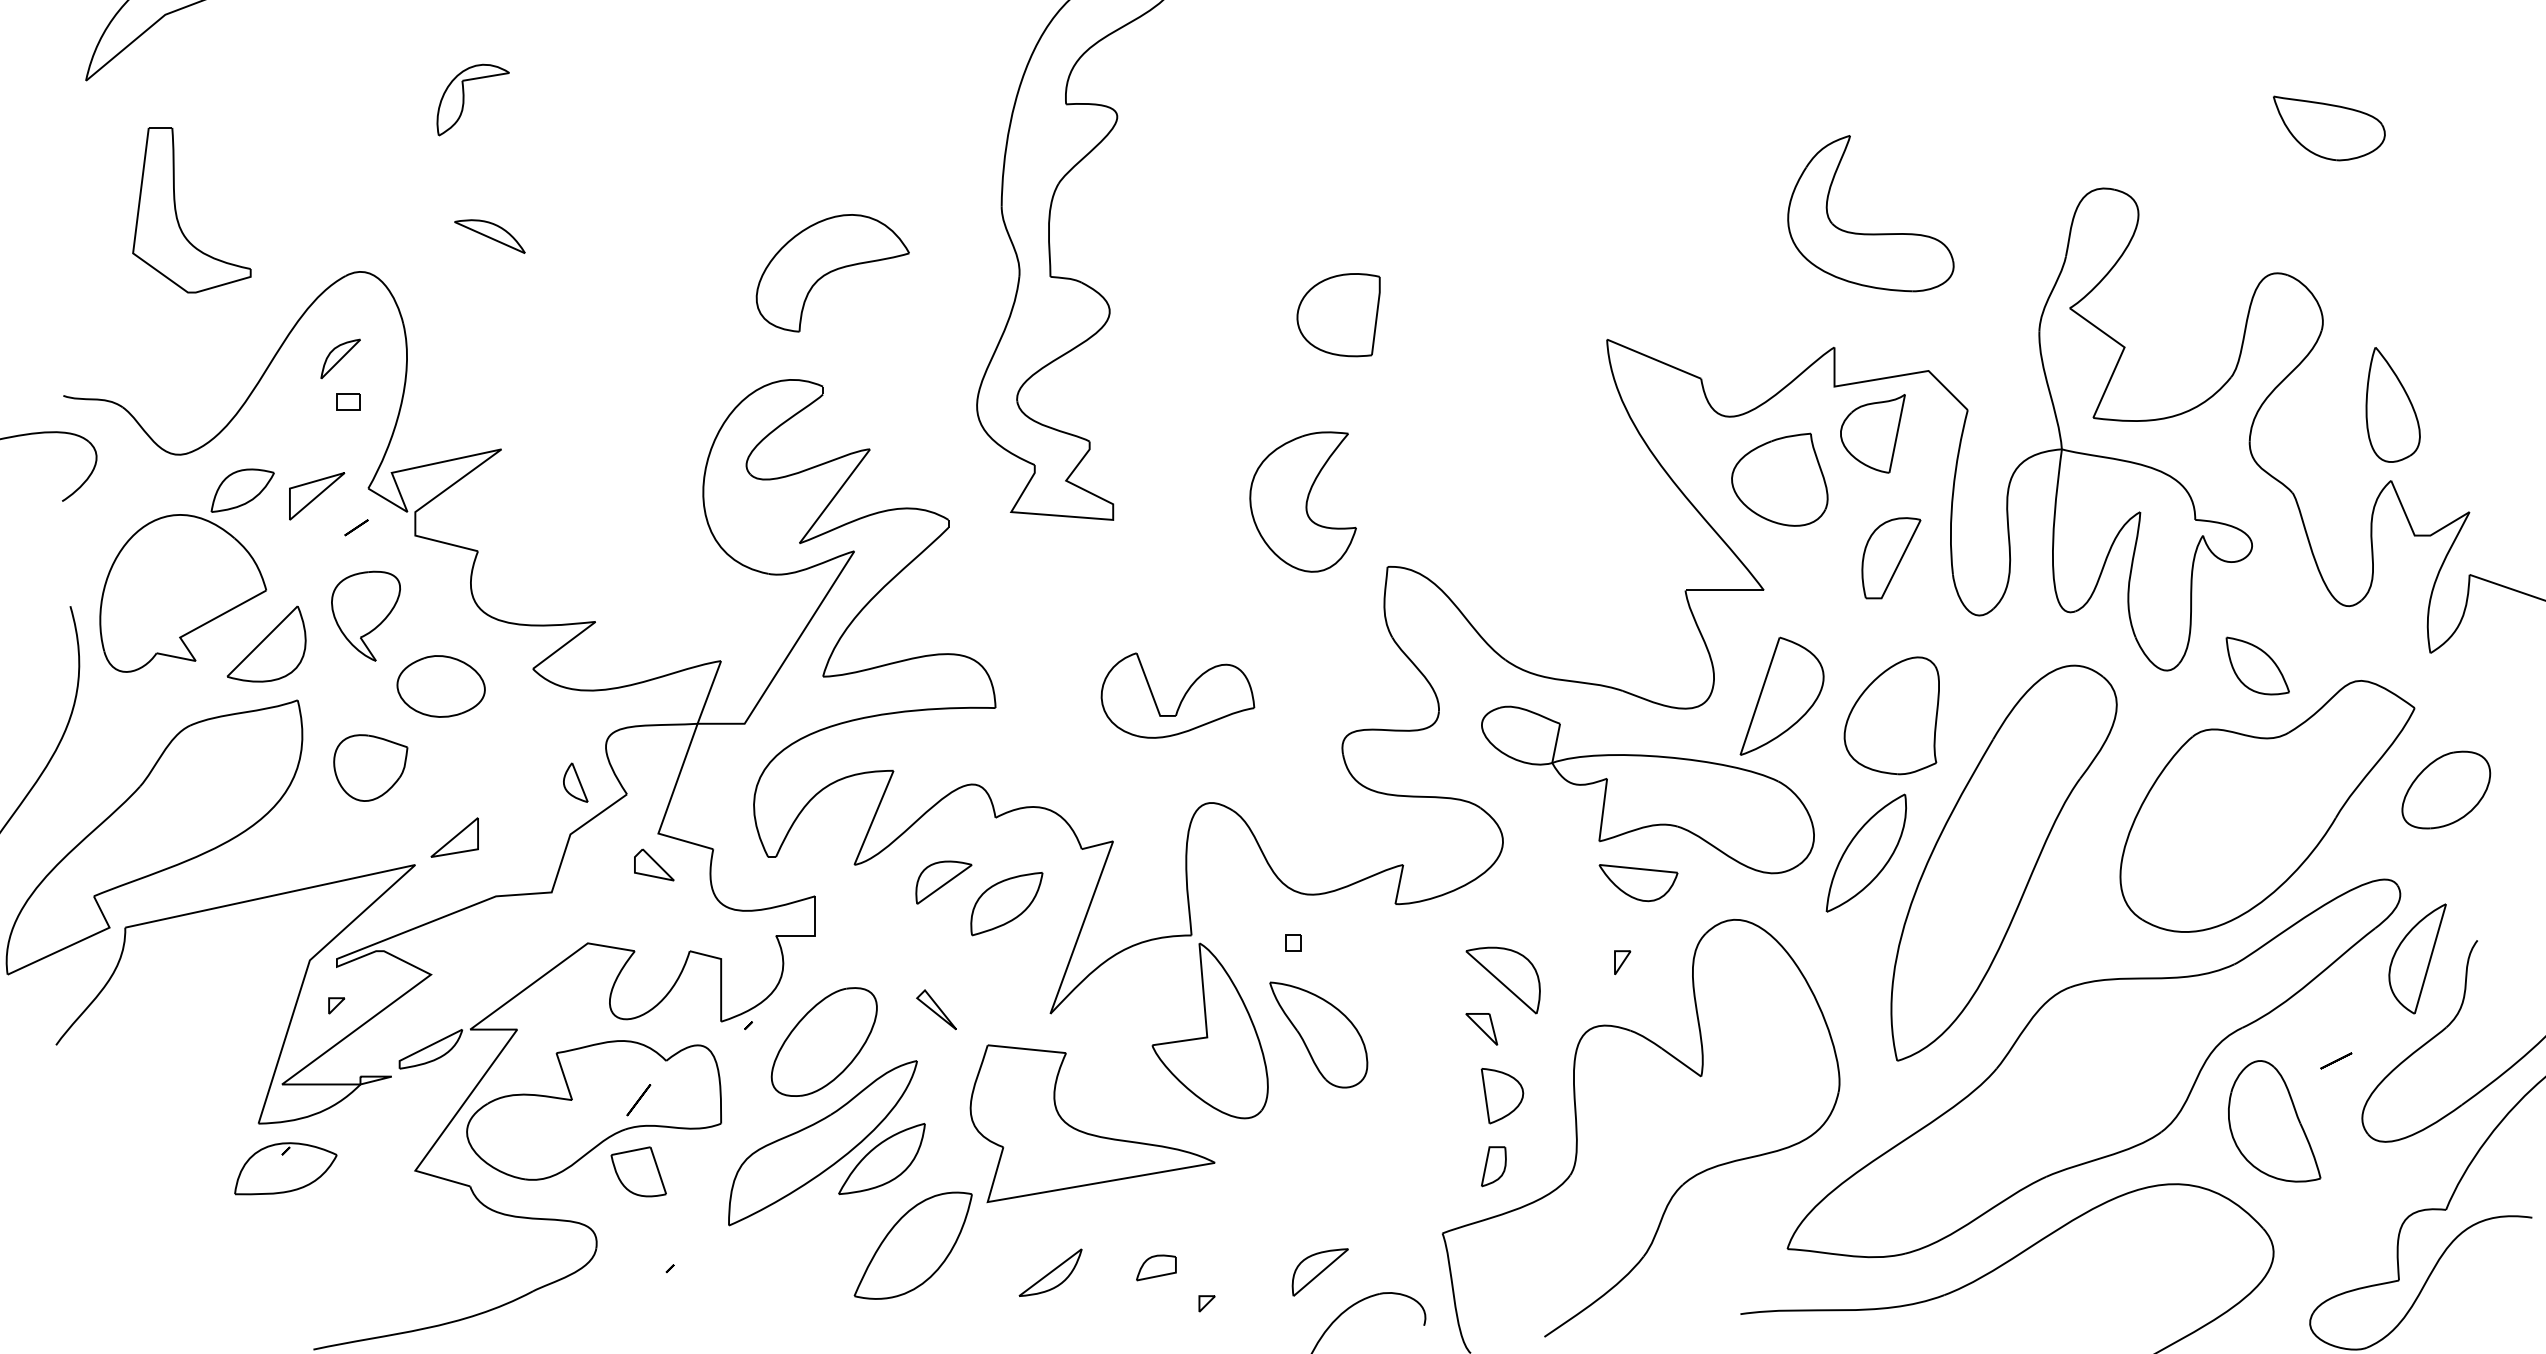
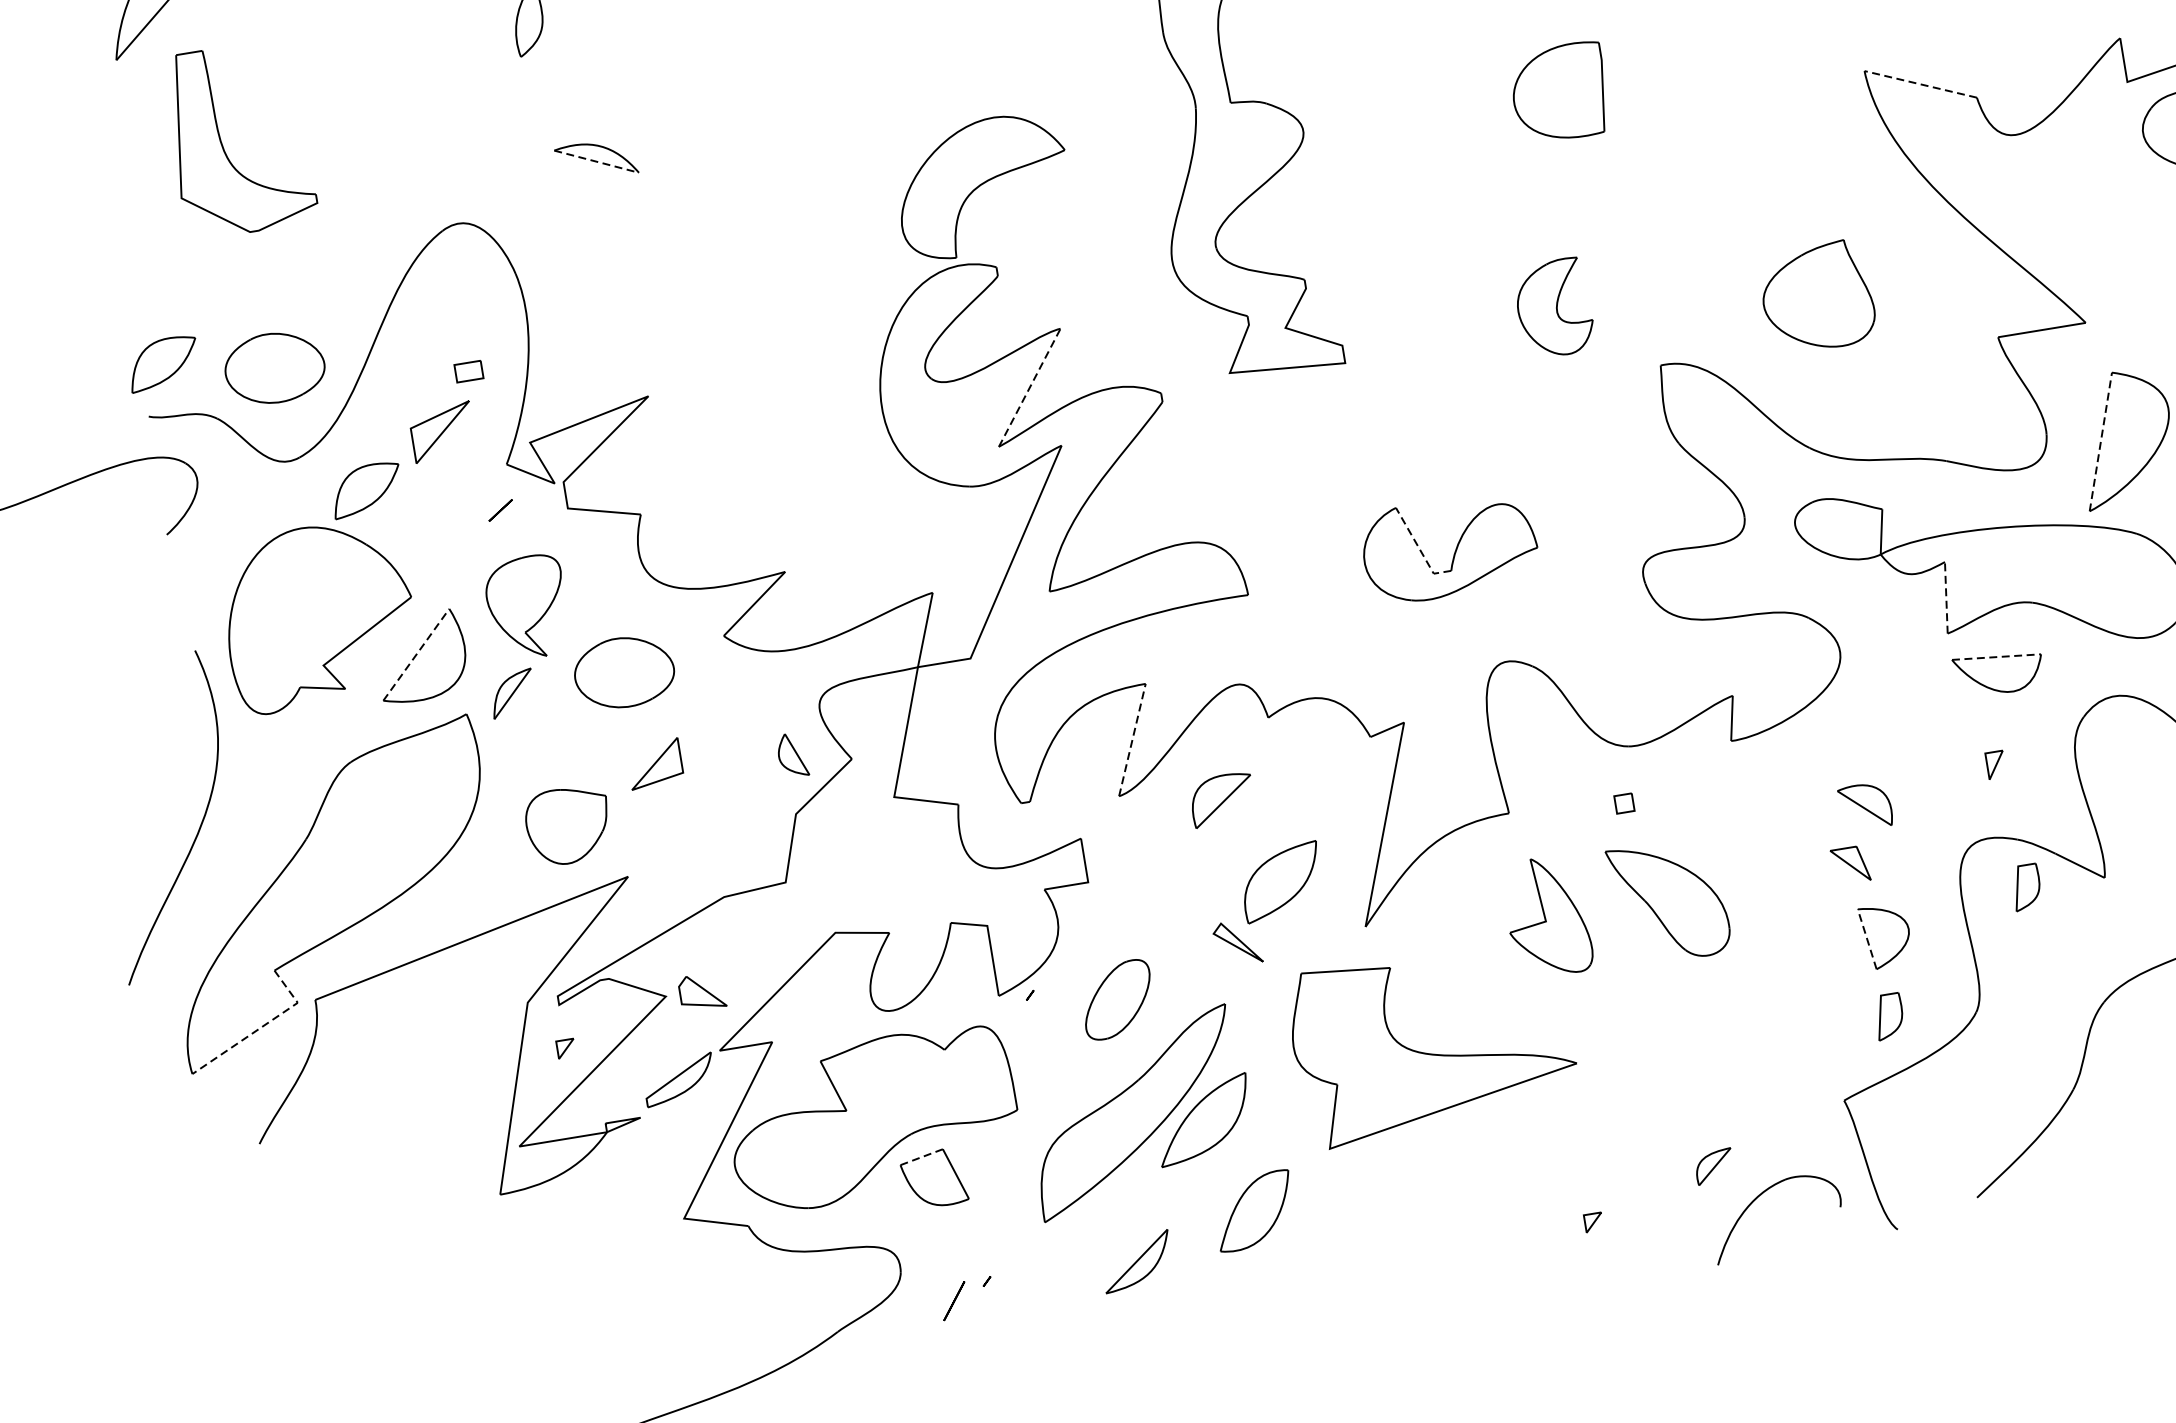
part: (177, 214) -> (224, 146), moved
line: (489, 237) -> (596, 161), solid -> dashed
part: (832, 273) -> (982, 186), moved
part: (83, 351) -> (163, 363), added
part: (340, 358) -> (512, 693), moved
line: (1654, 359) -> (1921, 84), solid -> dashed
part: (179, 371) -> (274, 368), added
part: (1779, 479) -> (1816, 296), moved
part: (317, 496) -> (443, 432), moved
line: (834, 496) -> (1029, 388), solid -> dashed
part: (1302, 501) -> (1553, 307), size x0.6
line: (262, 641) -> (416, 654), solid -> dashed
line: (1151, 692) -> (1419, 549), solid -> dashed
line: (1760, 696) -> (2101, 442), solid -> dashed
part: (370, 767) -> (568, 825), moved
line: (1603, 810) -> (1946, 598), solid -> dashed
line: (874, 817) -> (1132, 739), solid -> dashed
part: (454, 837) -> (654, 763), moved
part: (654, 864) -> (702, 991), moved
line: (1639, 868) -> (1997, 656), solid -> dashed
part: (1006, 904) -> (1281, 882), moved
line: (75, 943) -> (262, 1026), solid -> dashed
part: (1502, 980) -> (1864, 806), size x0.6
part: (1209, 1030) -> (1546, 916), size x0.6
part: (823, 1041) -> (1116, 999), size x0.6
part: (1631, 1073) -> (2026, 887), added
line: (1485, 1096) -> (1867, 939), solid -> dashed
line: (638, 1100) -> (953, 1301), moved
line: (630, 1151) -> (921, 1157), solid -> dashed
part: (285, 1168) -> (538, 1239), removed
part: (912, 1245) -> (1253, 1211), size x0.6
part: (1156, 1267) -> (1530, 1191), removed
part: (1050, 1272) -> (1136, 1261), moved
part: (1319, 1272) -> (1713, 1166), size x0.6

